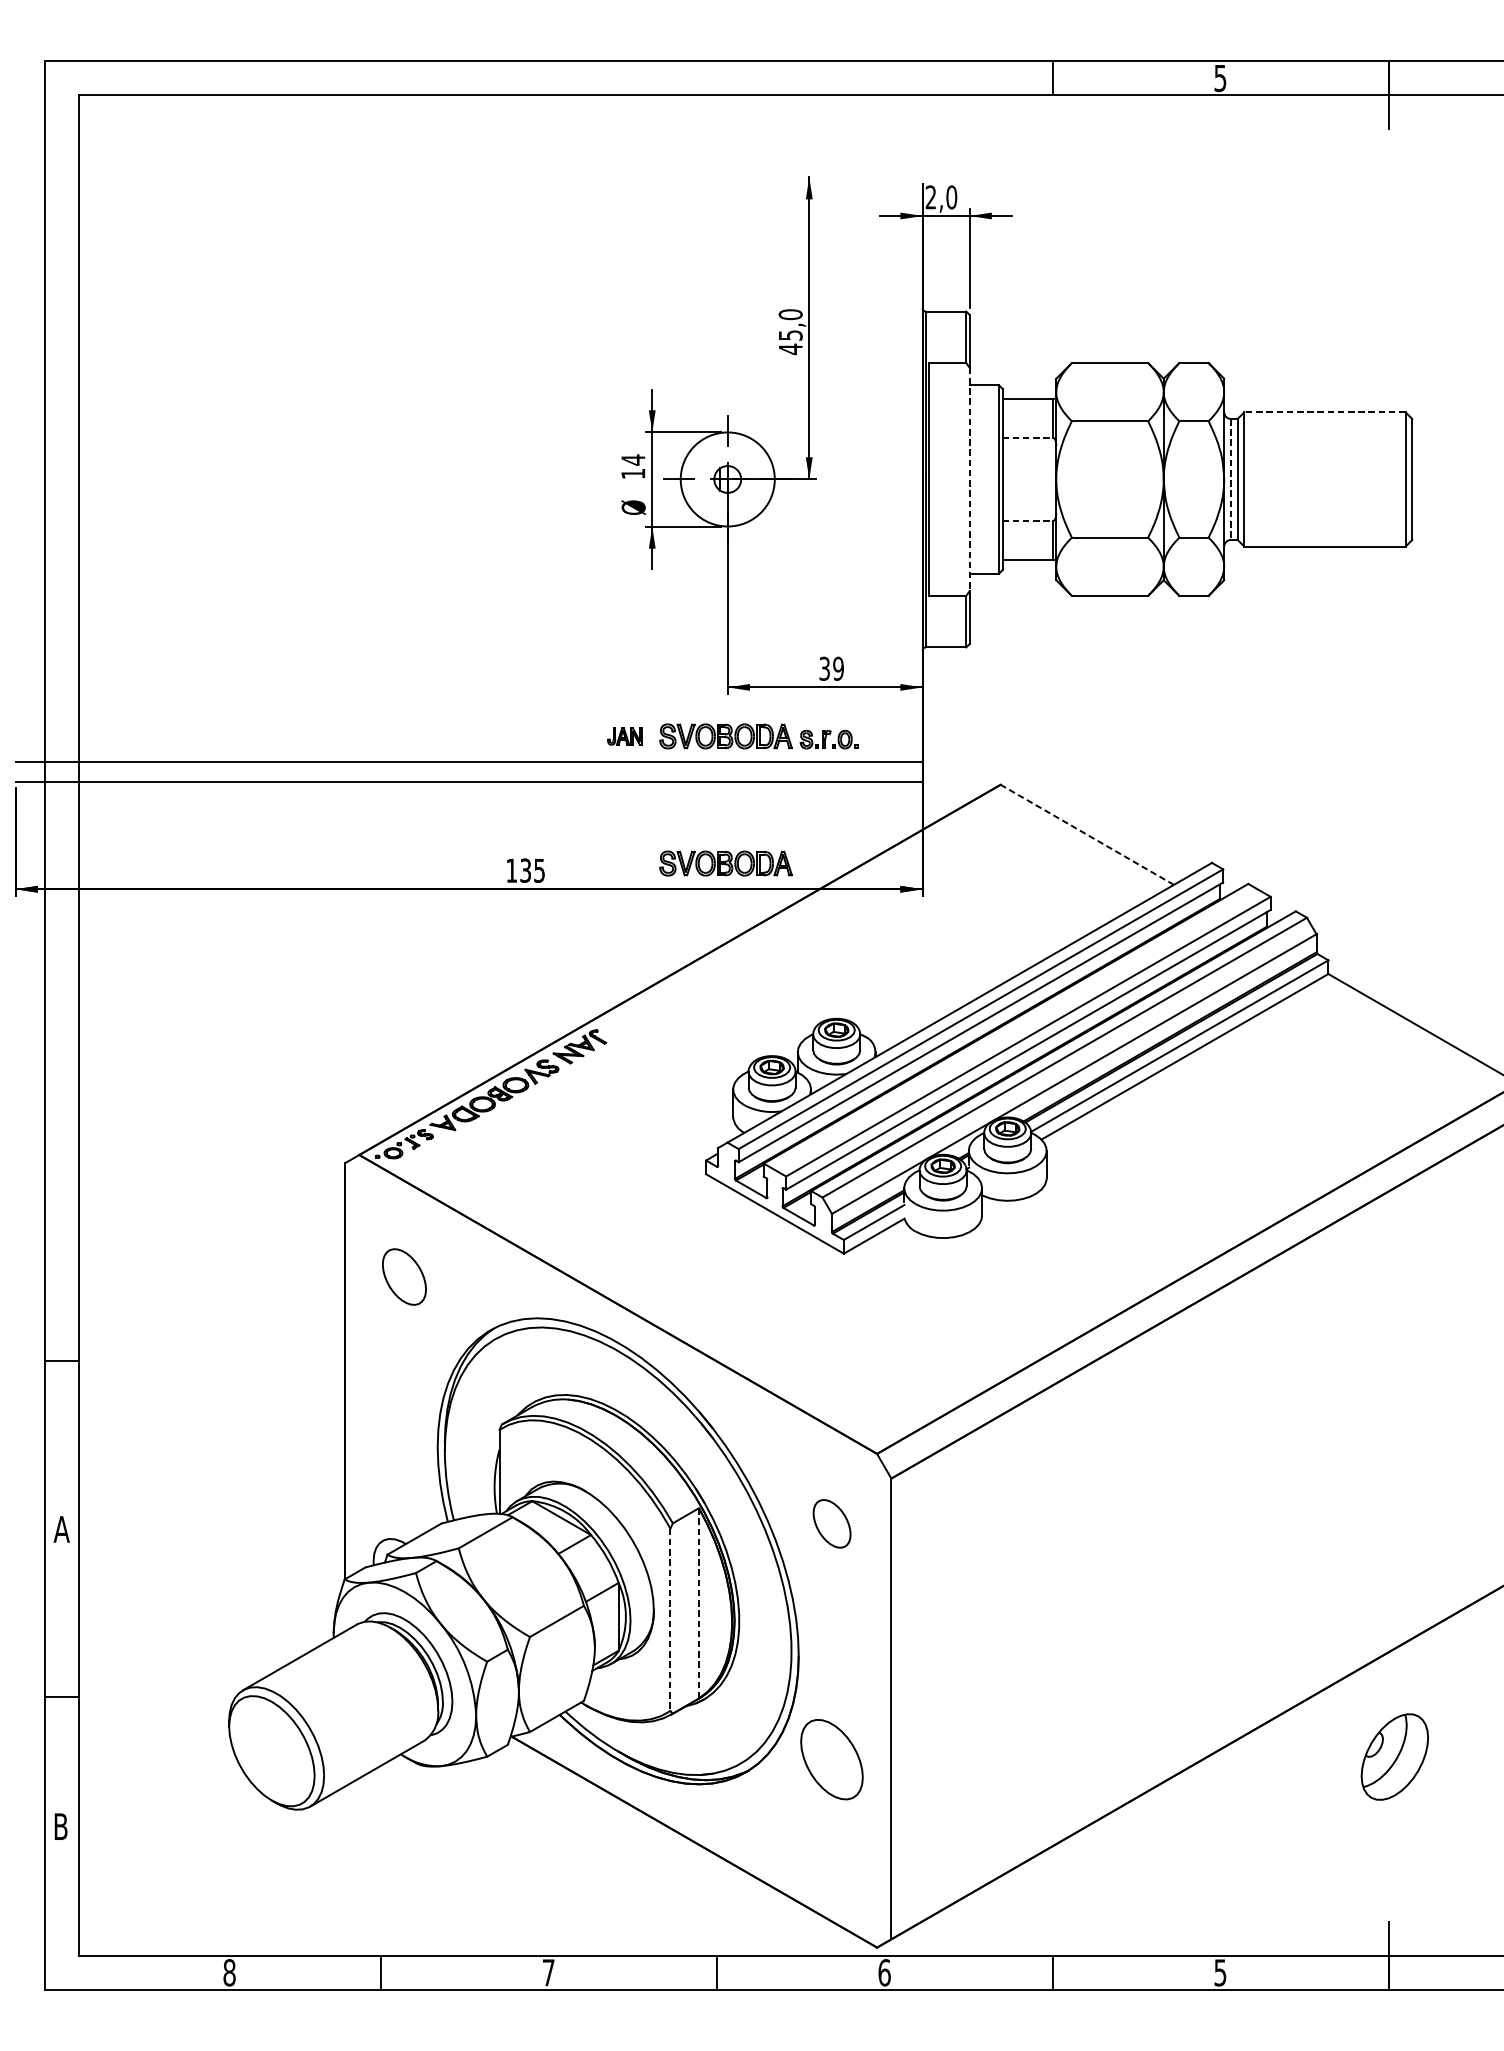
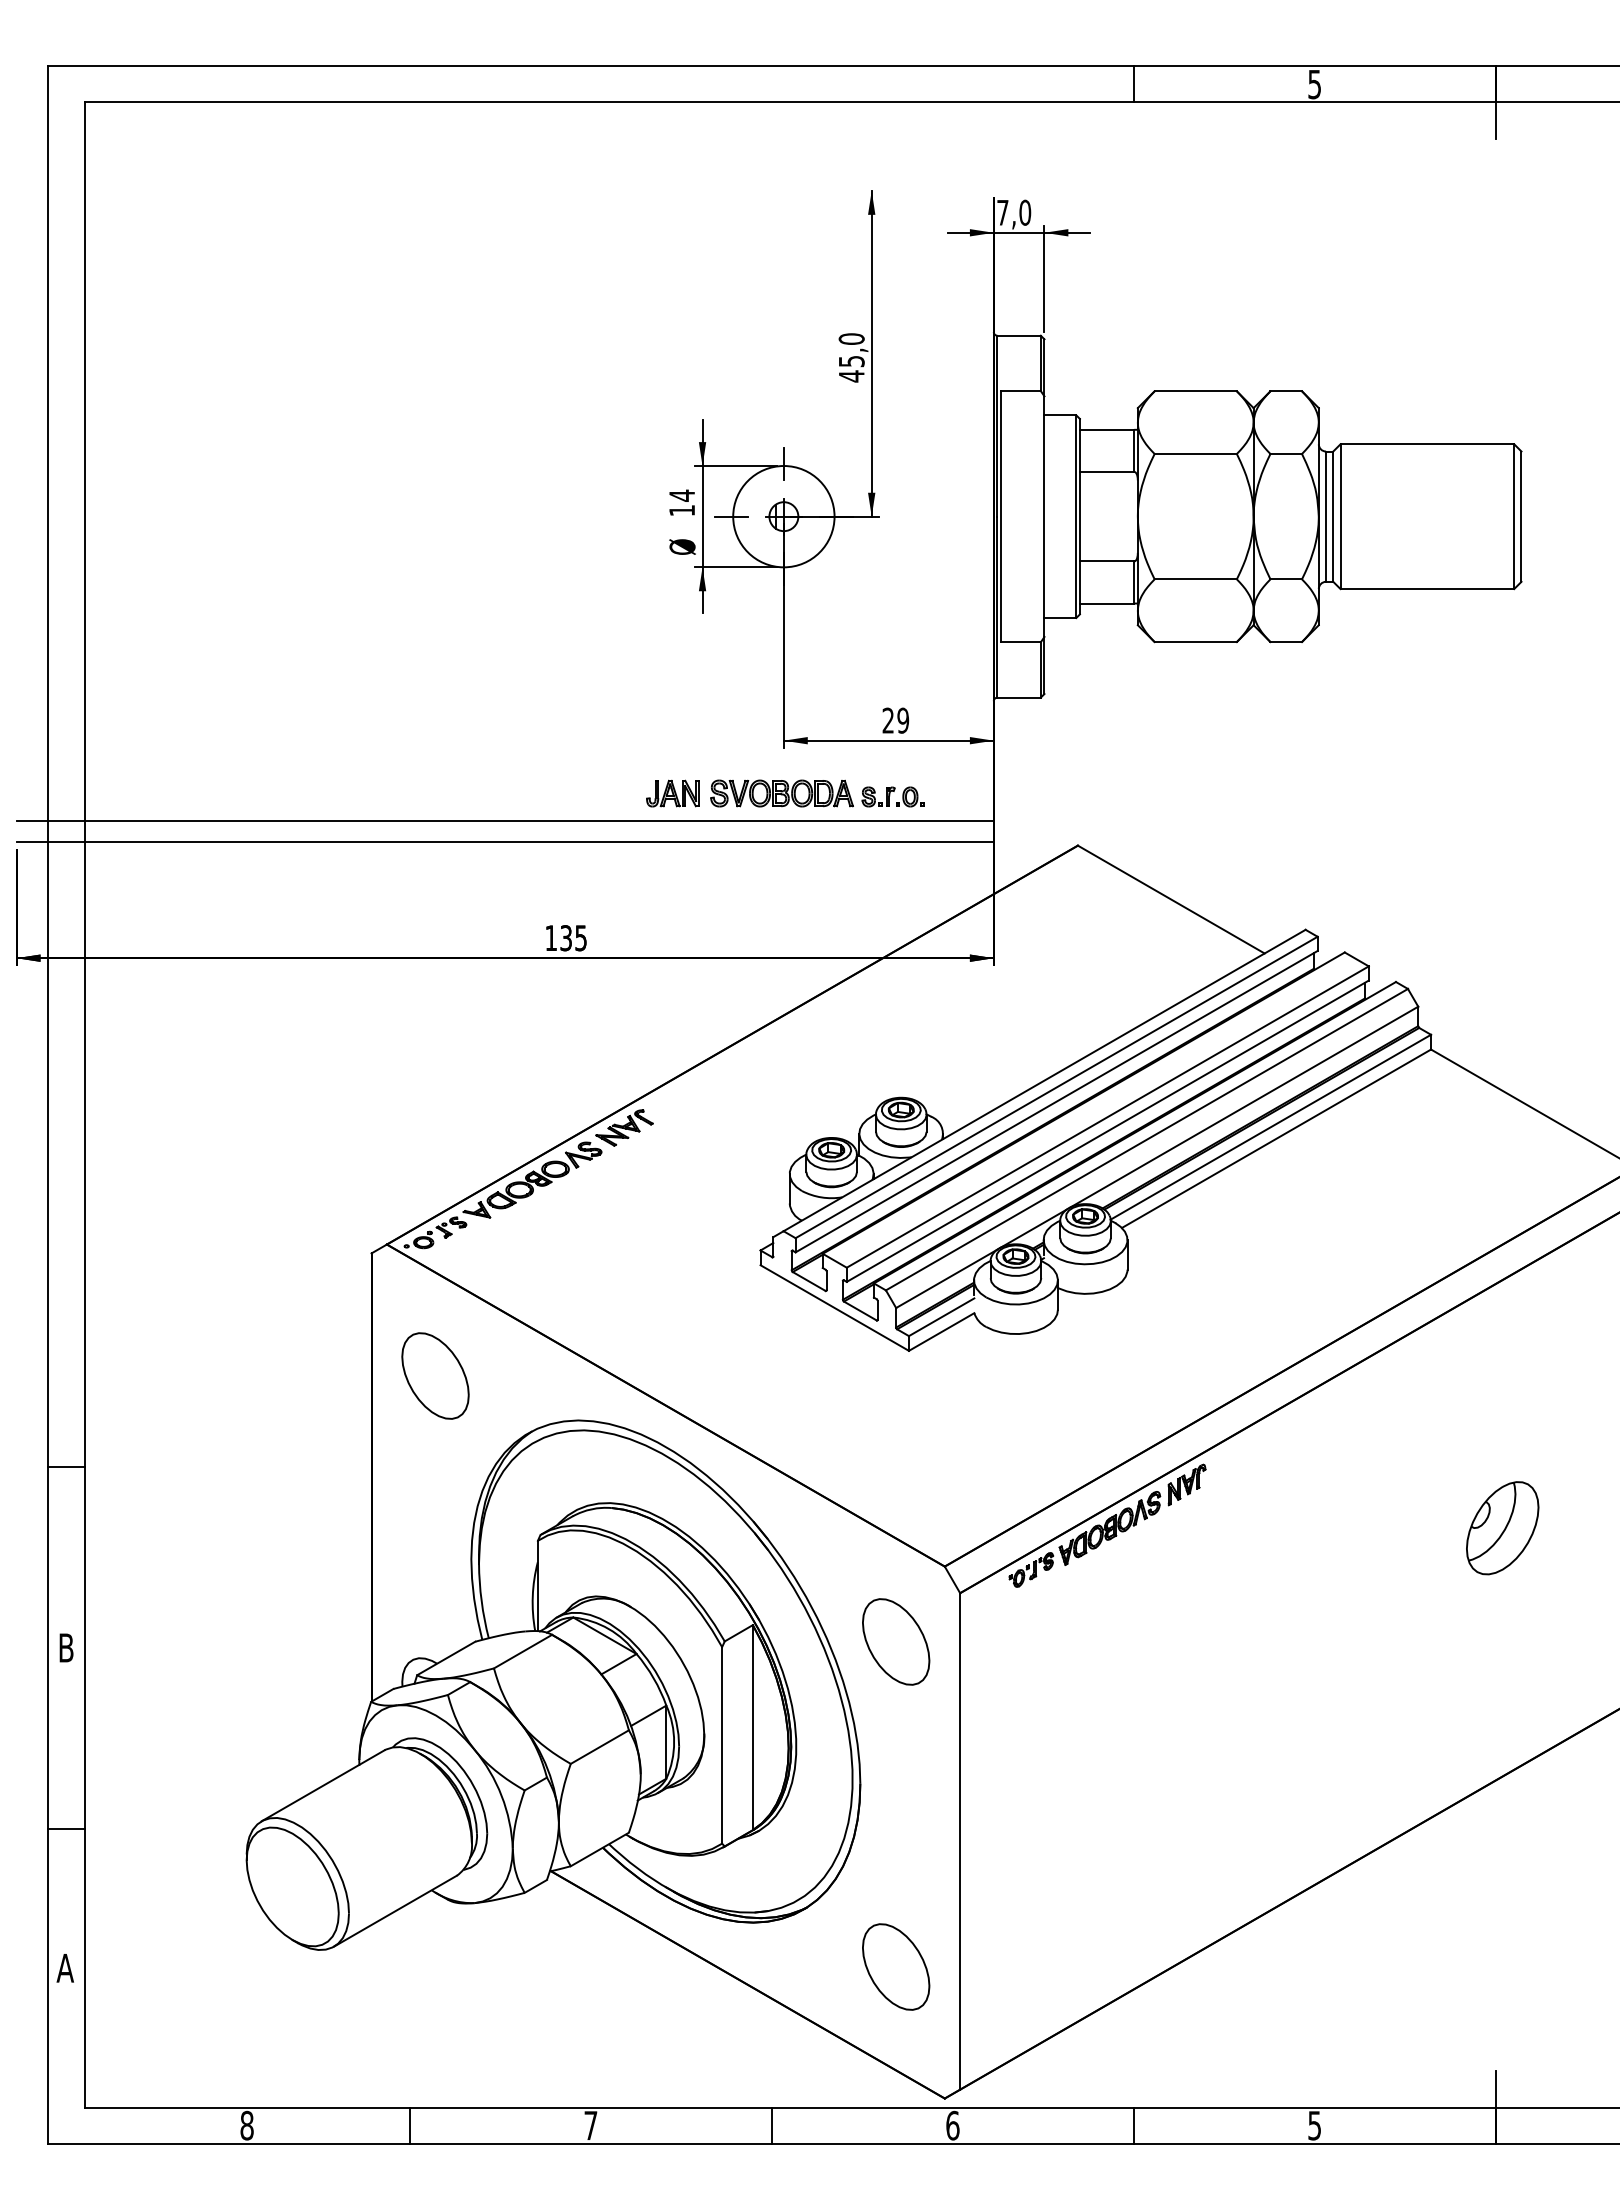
text: (930, 197) -> (1002, 212), 2,0 -> 7,0
line: (1325, 412) -> (1427, 444), dashed -> solid
line: (1028, 437) -> (1107, 471), dashed -> solid
line: (969, 480) -> (1044, 517), dashed -> solid
line: (1231, 480) -> (1326, 517), dashed -> solid
line: (1028, 521) -> (1107, 561), dashed -> solid
text: (823, 668) -> (887, 720), 39 -> 29
part: (624, 736) -> (672, 793), size x1.43
line: (1087, 834) -> (1171, 899), dashed -> solid
part: (725, 863) -> (781, 930), removed
part: (404, 1276) -> (435, 1375), size x1.43
part: (1028, 1415) -> (1107, 1525), added
part: (832, 1523) -> (896, 1641), size x1.67
text: (61, 1528) -> (65, 1647), A -> B
line: (698, 1603) -> (752, 1727), dashed -> solid
line: (670, 1619) -> (722, 1745), dashed -> solid
part: (1394, 1757) -> (1502, 1528), moved
part: (832, 1759) -> (896, 1966), moved
text: (61, 1826) -> (65, 1968), B -> A

